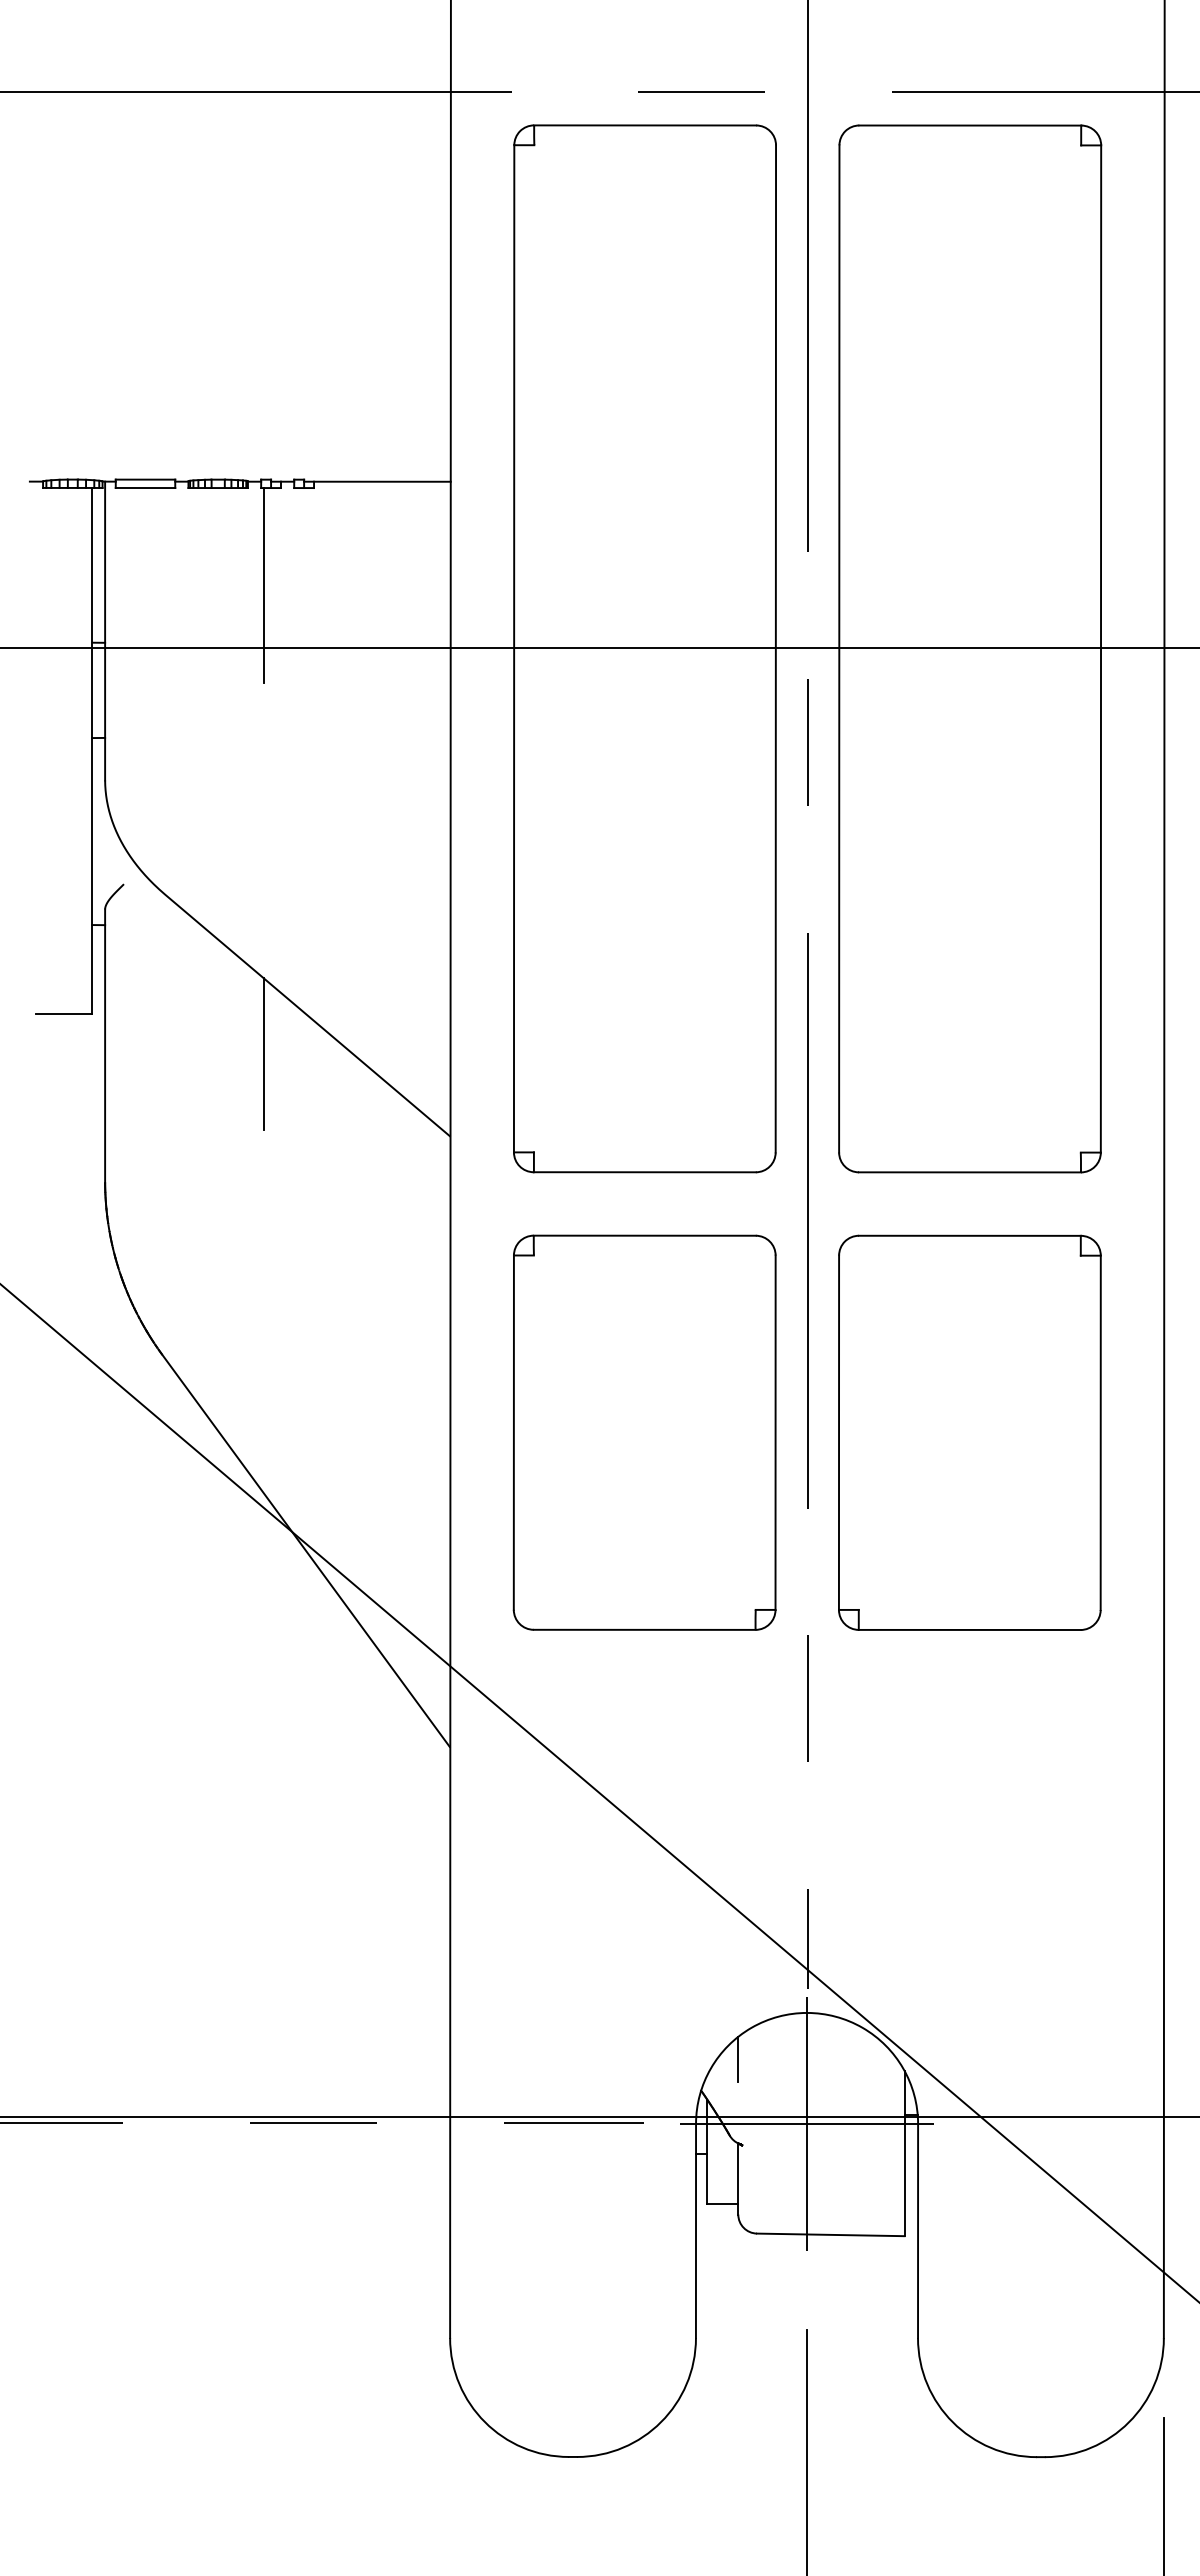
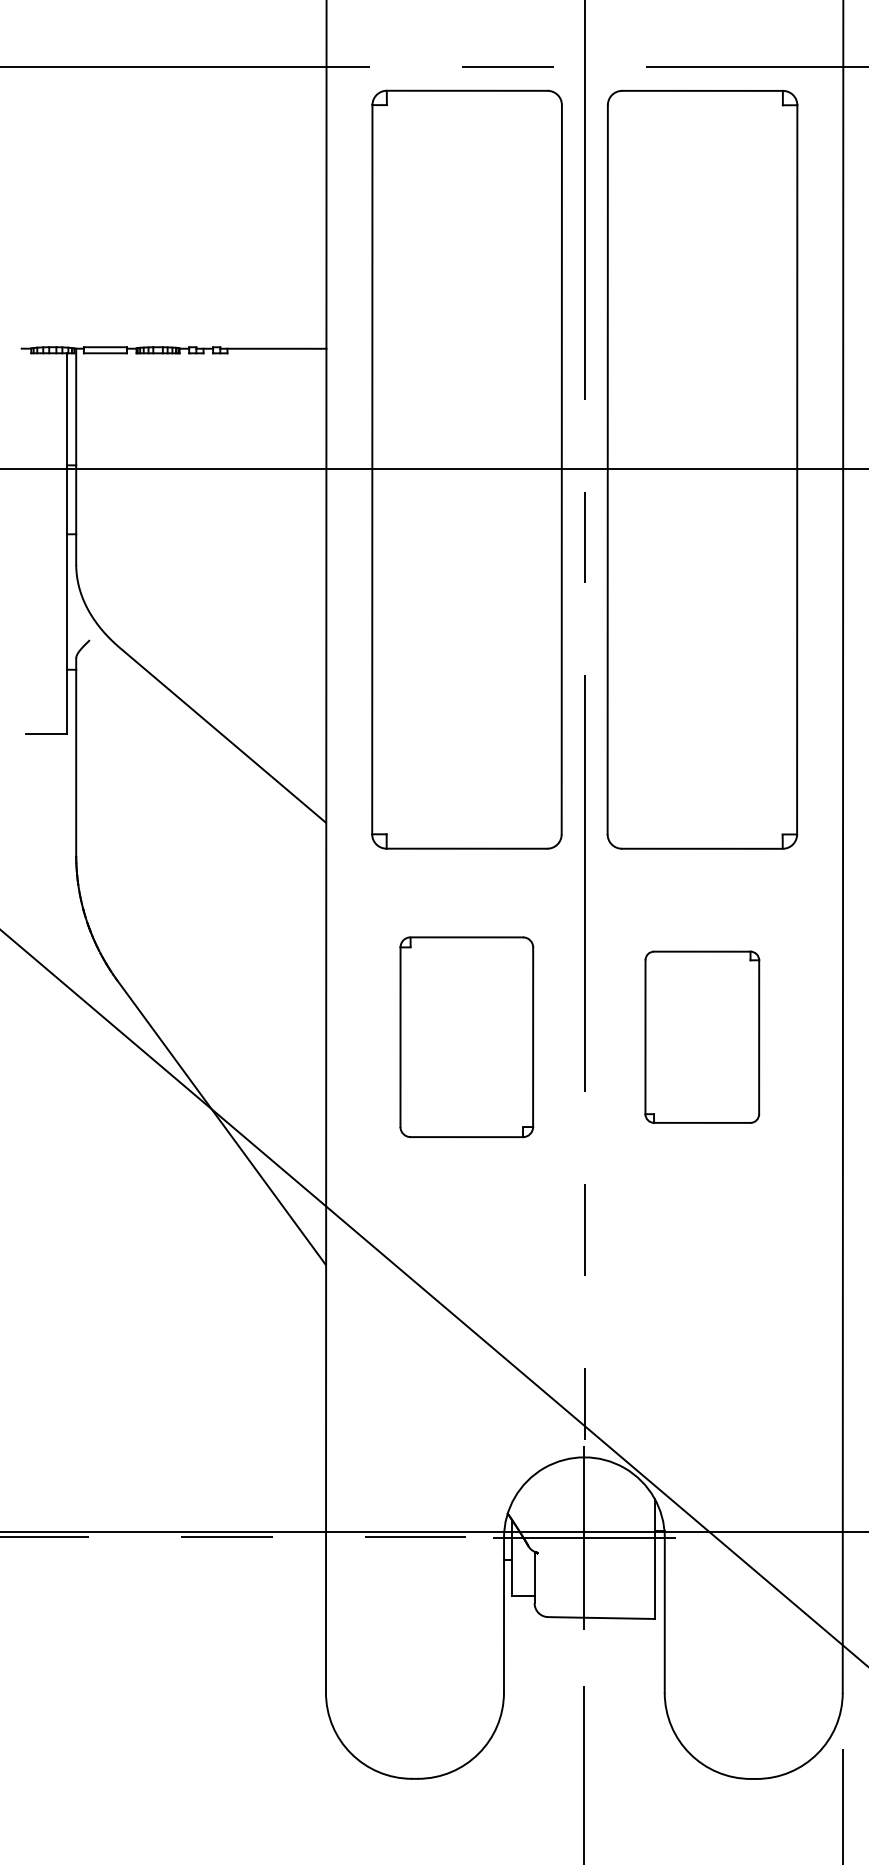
line: (263, 585) -> (190, 423), removed
line: (263, 1054) -> (190, 763), removed
part: (644, 1432) -> (466, 1037), size x0.7
part: (969, 1432) -> (702, 1037), size x0.6
line: (738, 2059) -> (534, 1491), removed

